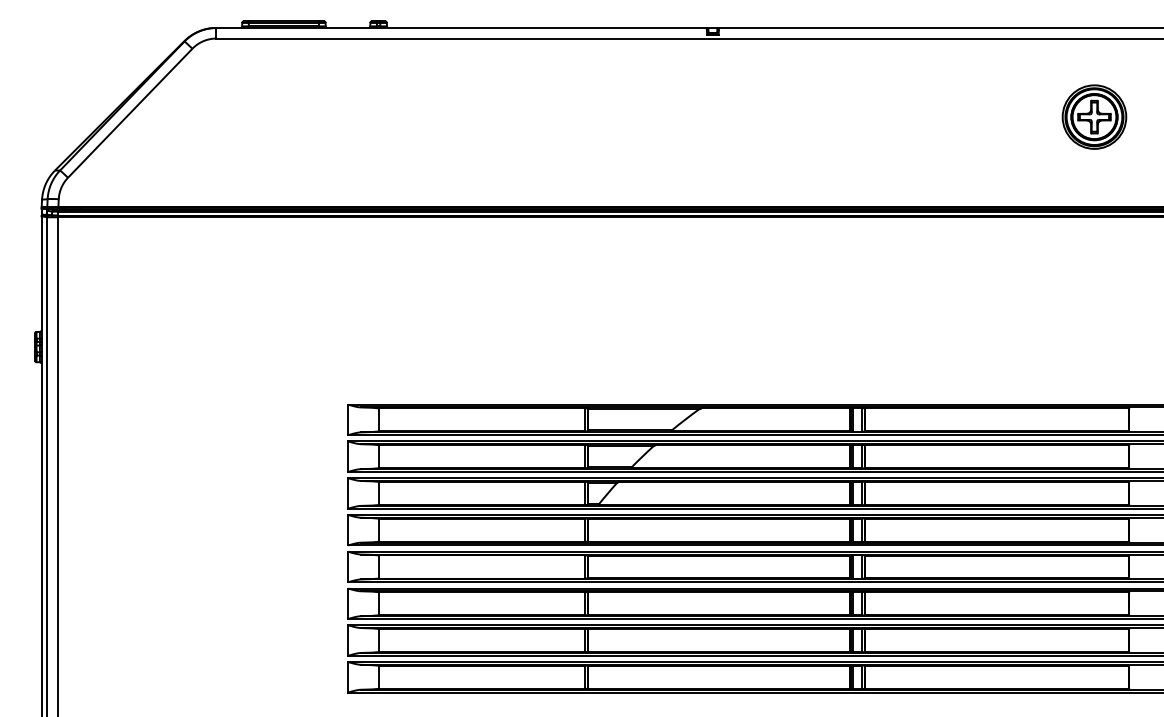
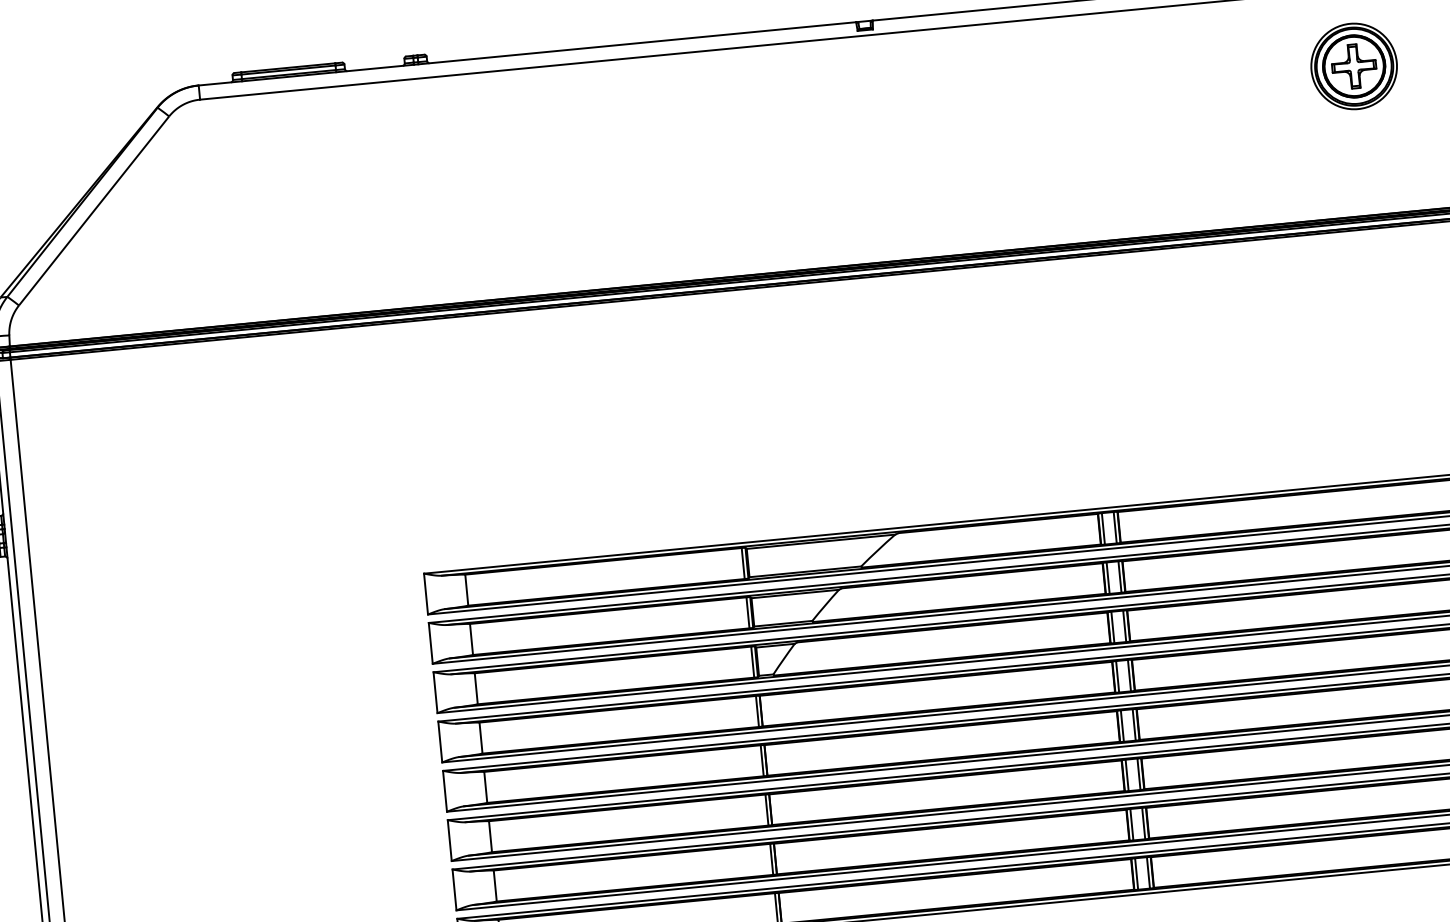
part: (1094, 116) -> (1354, 65), moved

